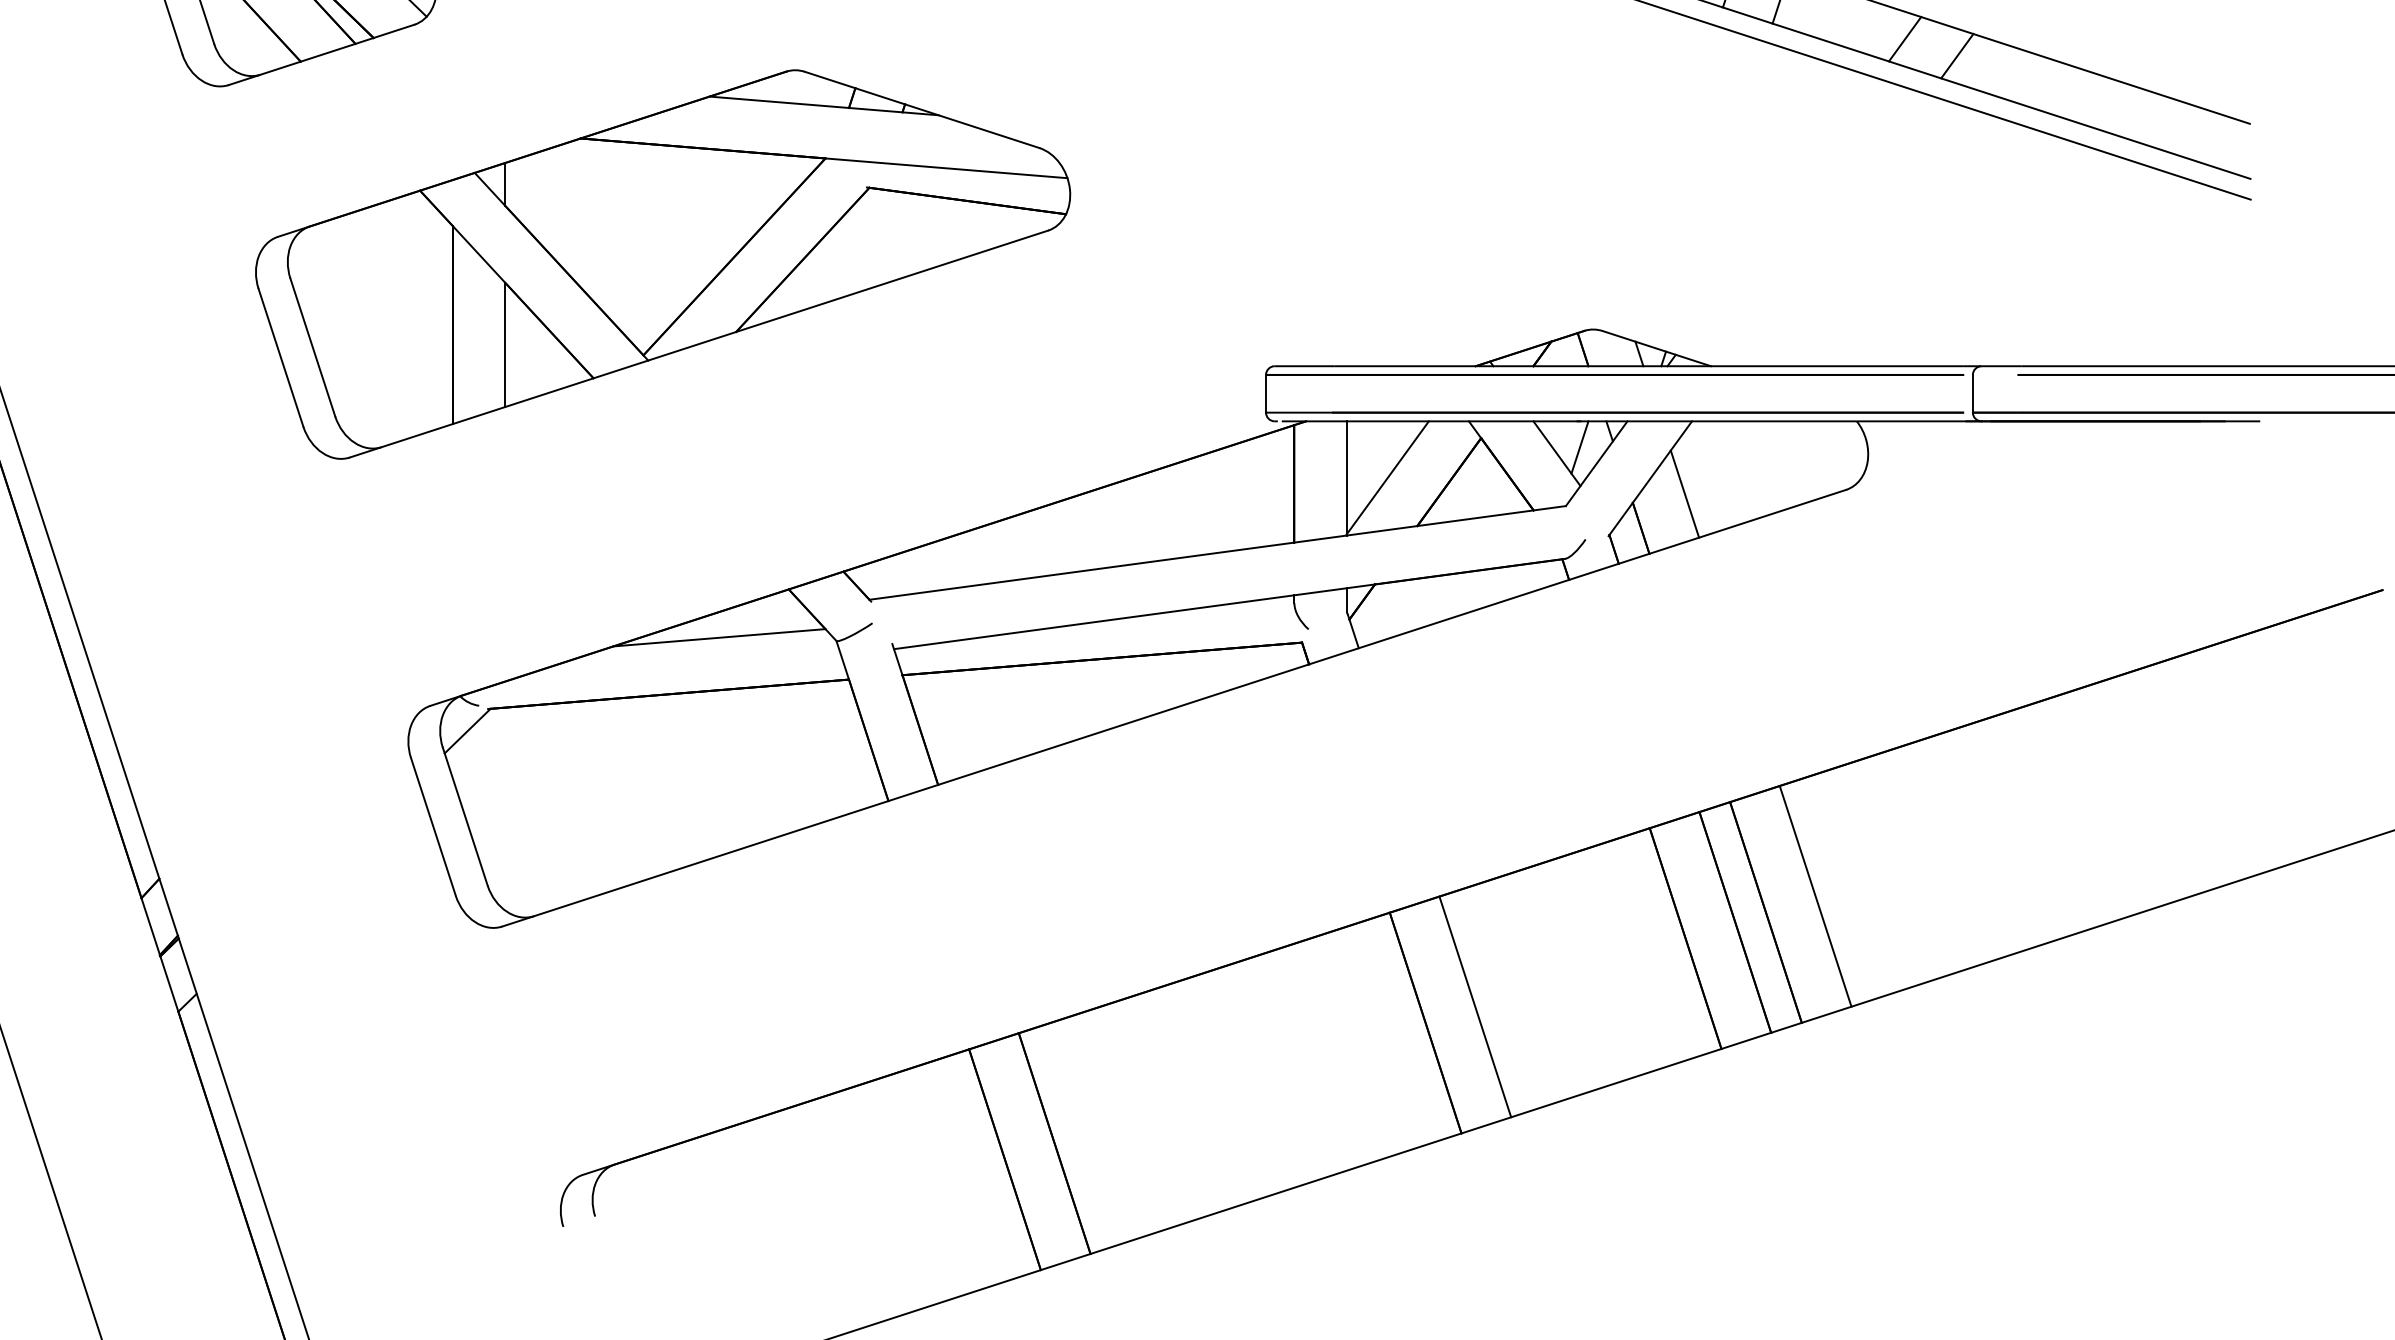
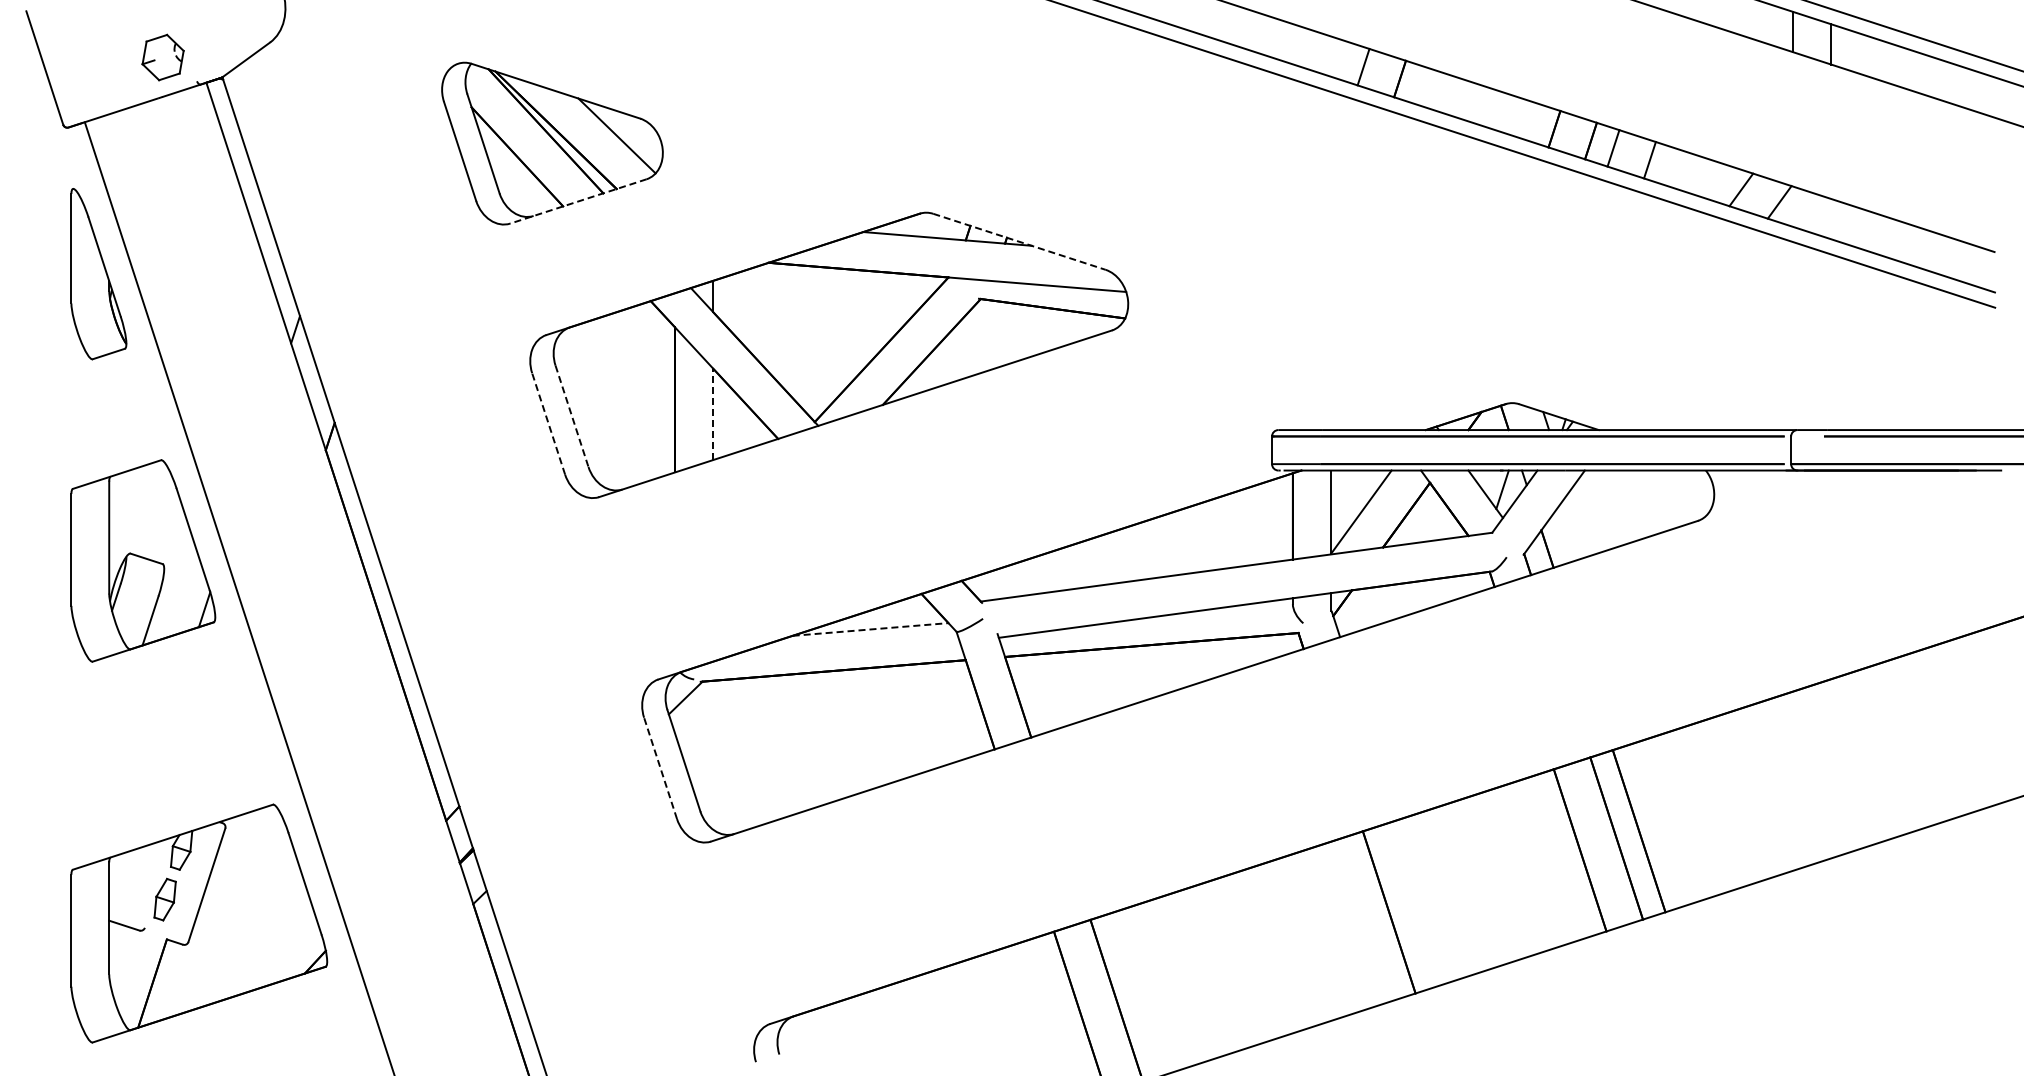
line: (321, 55) -> (578, 201), solid -> dashed
line: (922, 109) -> (1019, 241), solid -> dashed
line: (505, 345) -> (713, 414), solid -> dashed
line: (313, 347) -> (572, 416), solid -> dashed
line: (280, 357) -> (548, 423), solid -> dashed
line: (1684, 493) -> (1579, 523), removed
line: (720, 637) -> (871, 629), solid -> dashed
line: (433, 825) -> (660, 767), solid -> dashed
line: (1815, 896) -> (1675, 819), removed
line: (1475, 1006) -> (1425, 900), removed

